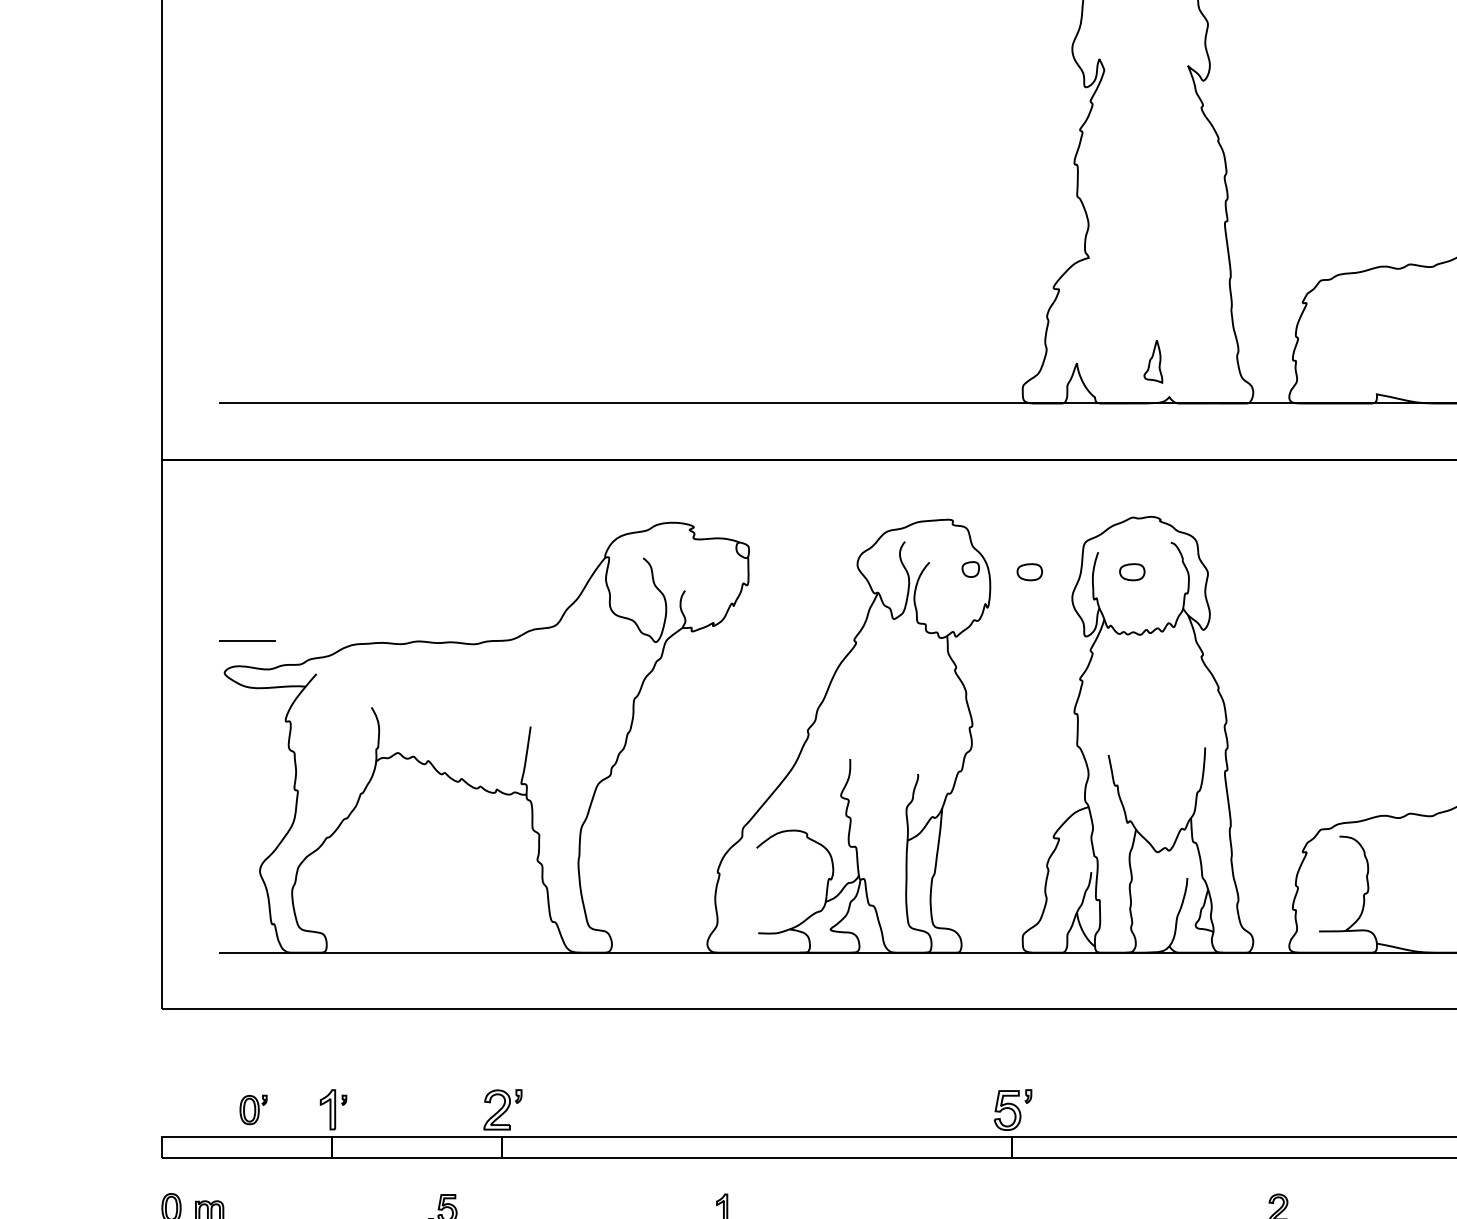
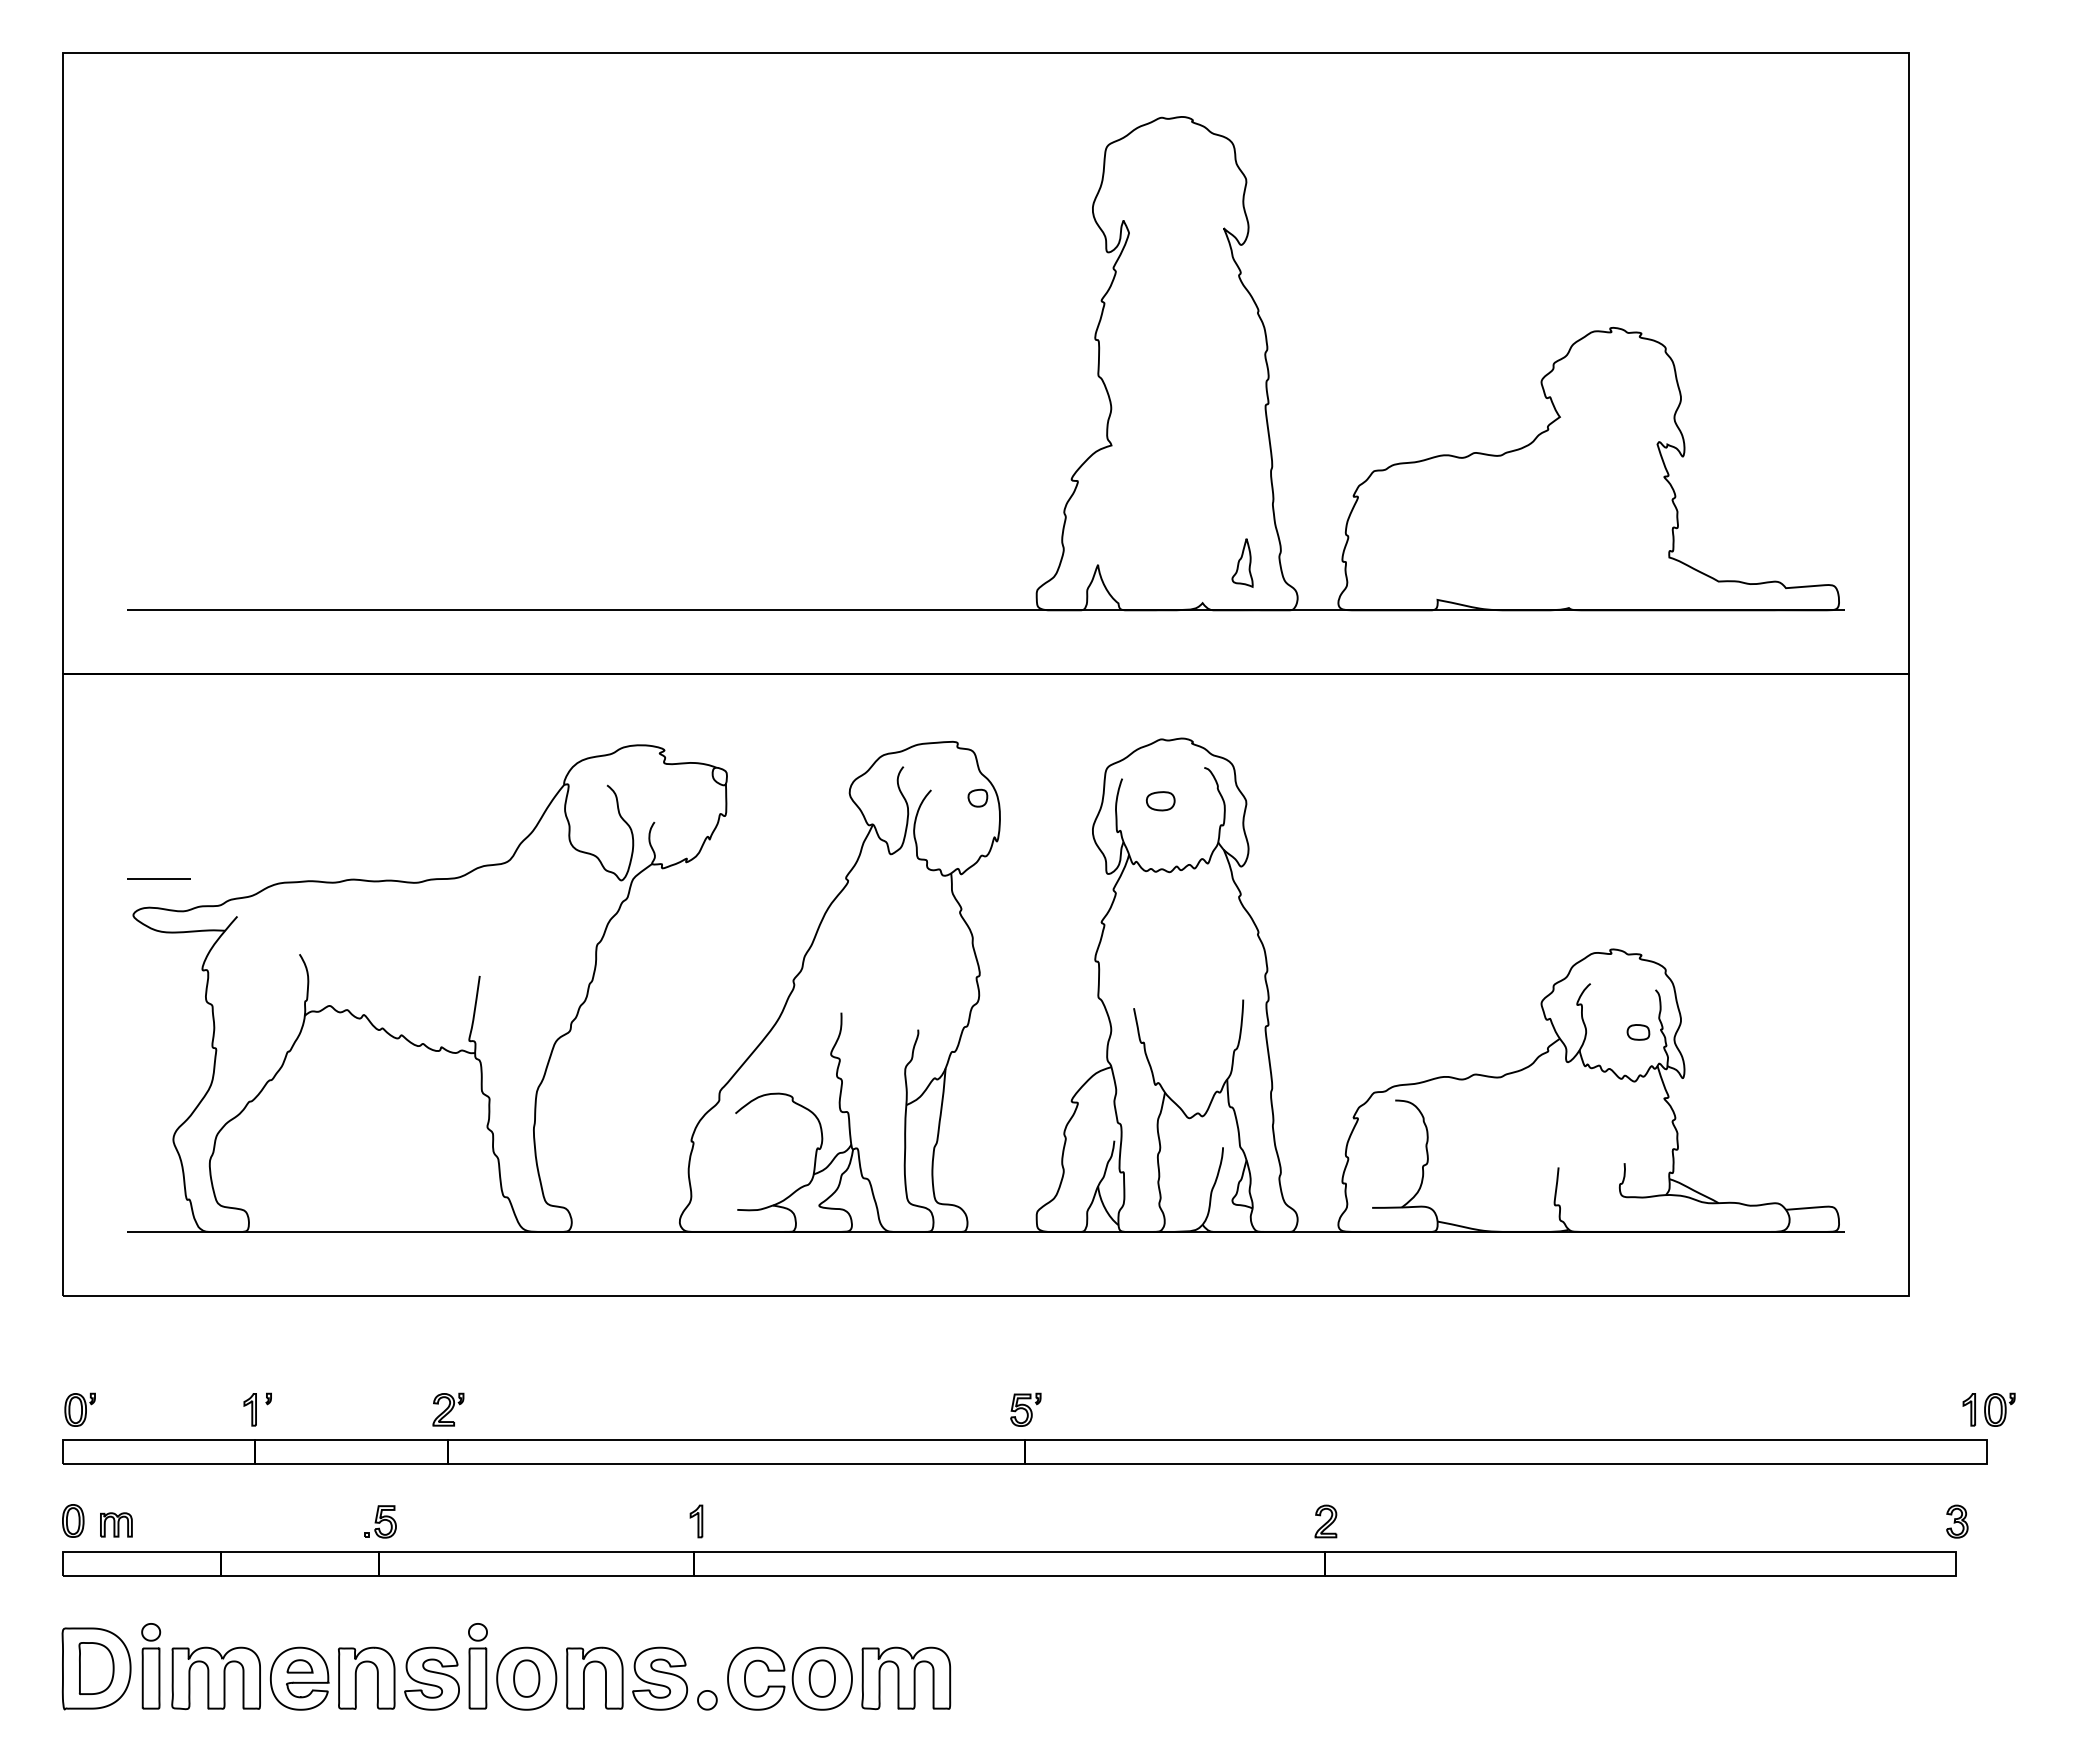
part: (1153, 361) -> (1242, 562), moved
part: (1029, 572) -> (1044, 801), removed
part: (253, 1109) -> (79, 1409), moved
part: (327, 1109) -> (249, 1409), size x0.71
part: (503, 1109) -> (448, 1409), size x0.71
part: (1012, 1109) -> (1025, 1409), size x0.71

